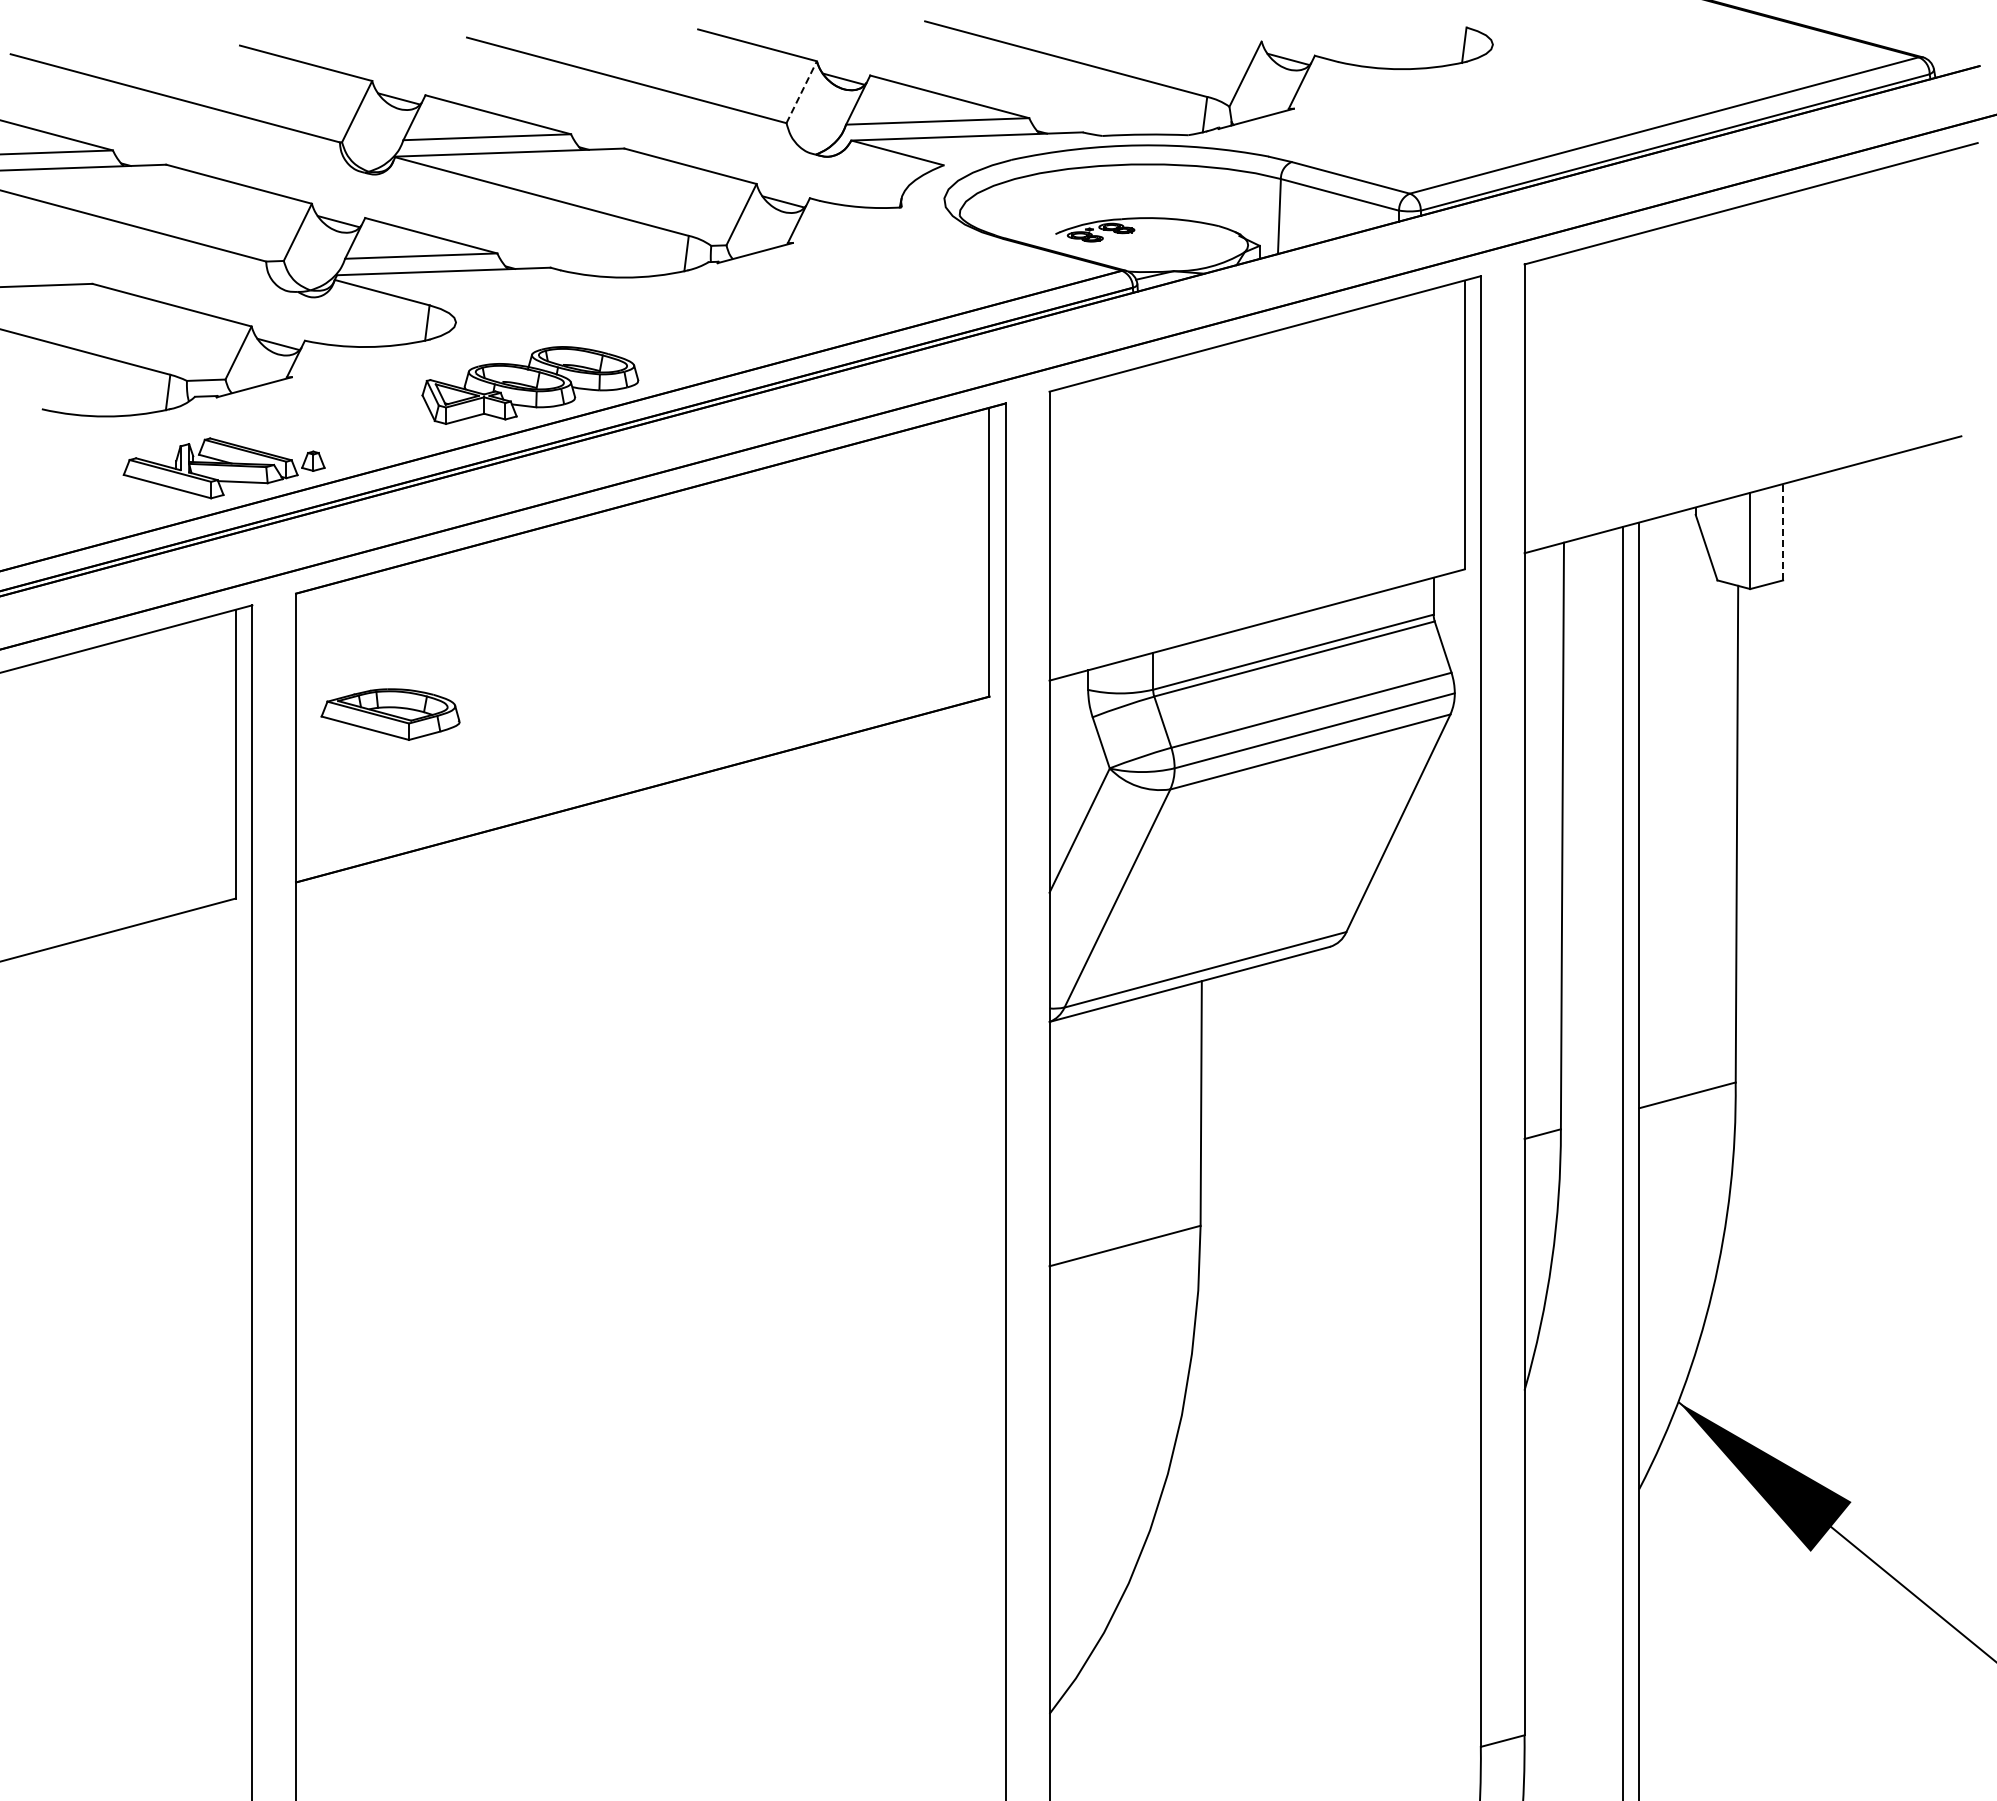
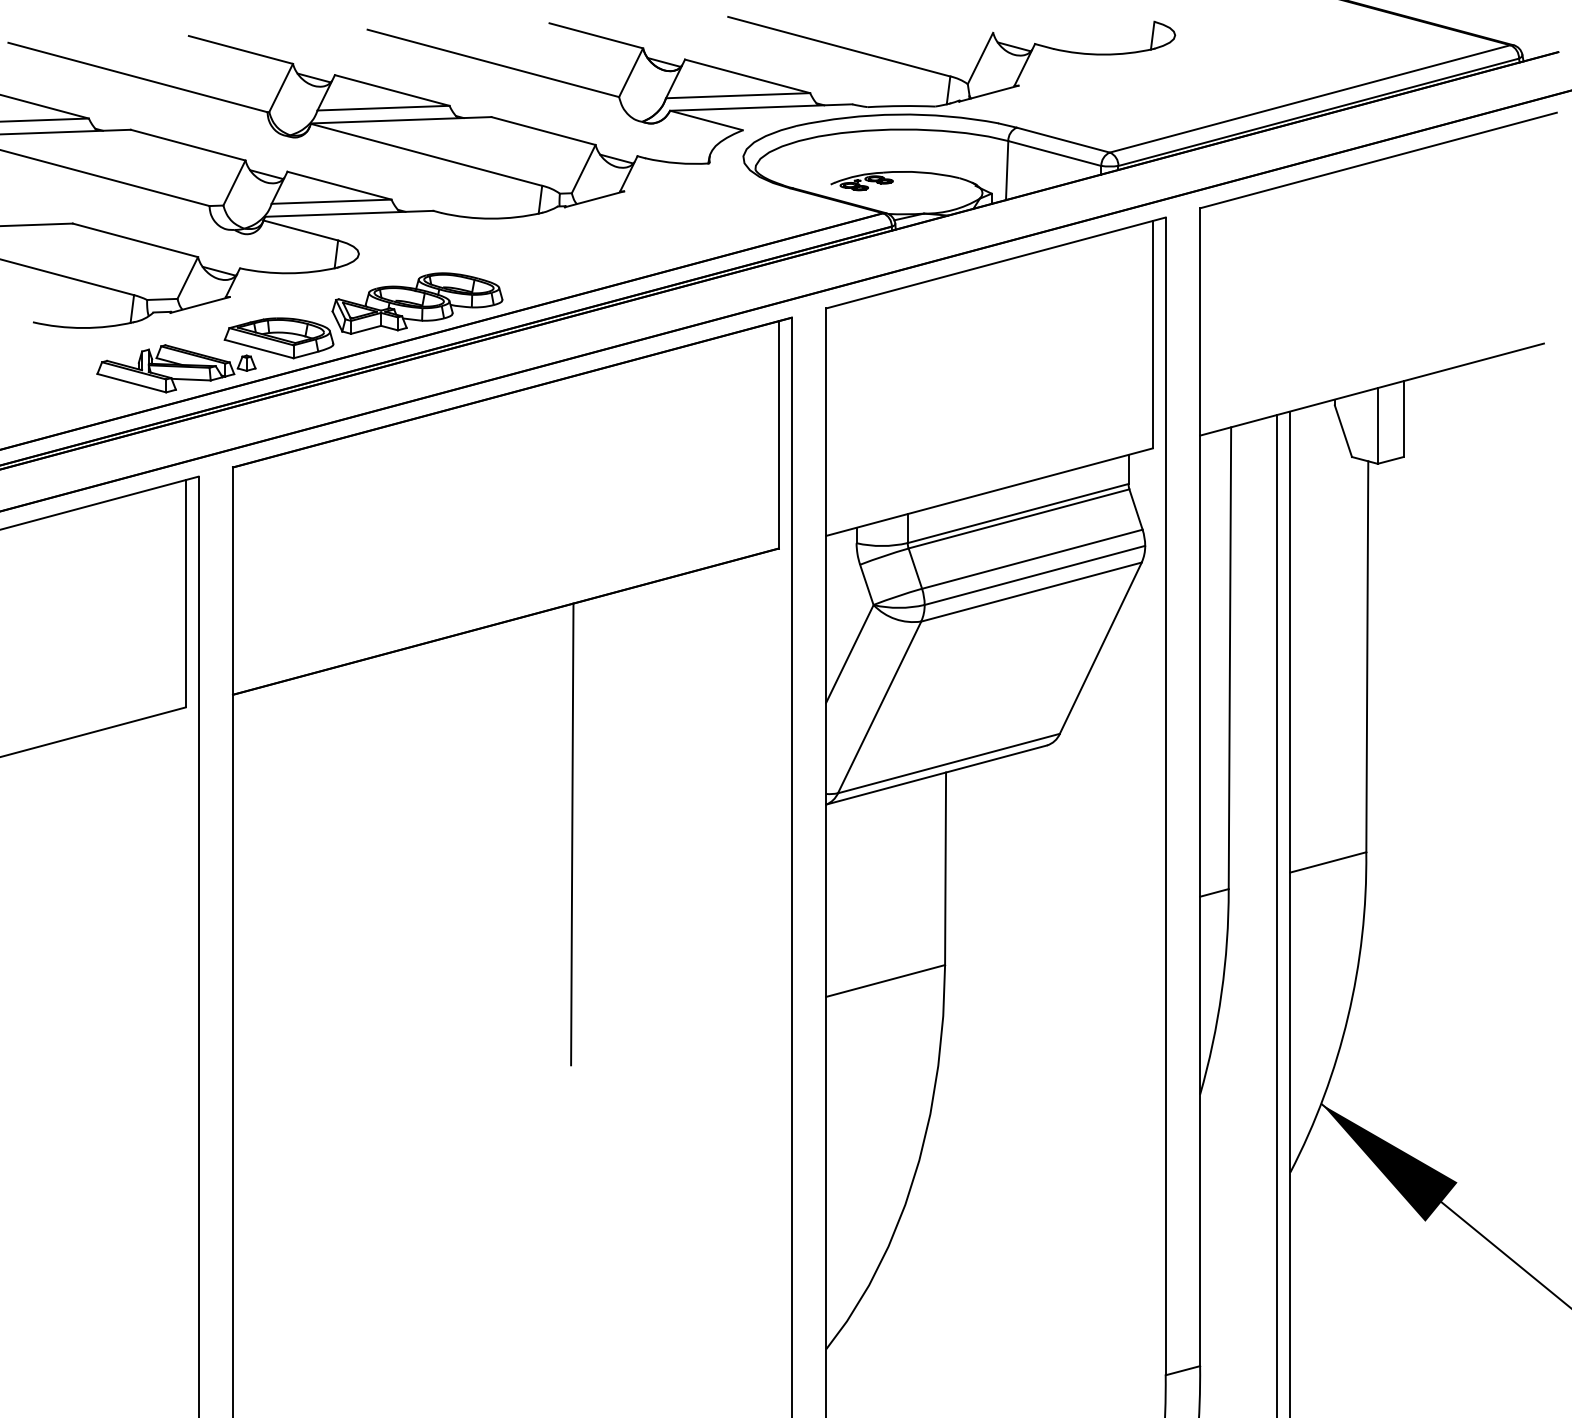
line: (801, 91) -> (630, 72), dashed -> solid
line: (1783, 531) -> (1403, 418), dashed -> solid
part: (390, 714) -> (279, 338), moved
line: (726, 1059) -> (571, 834), added

